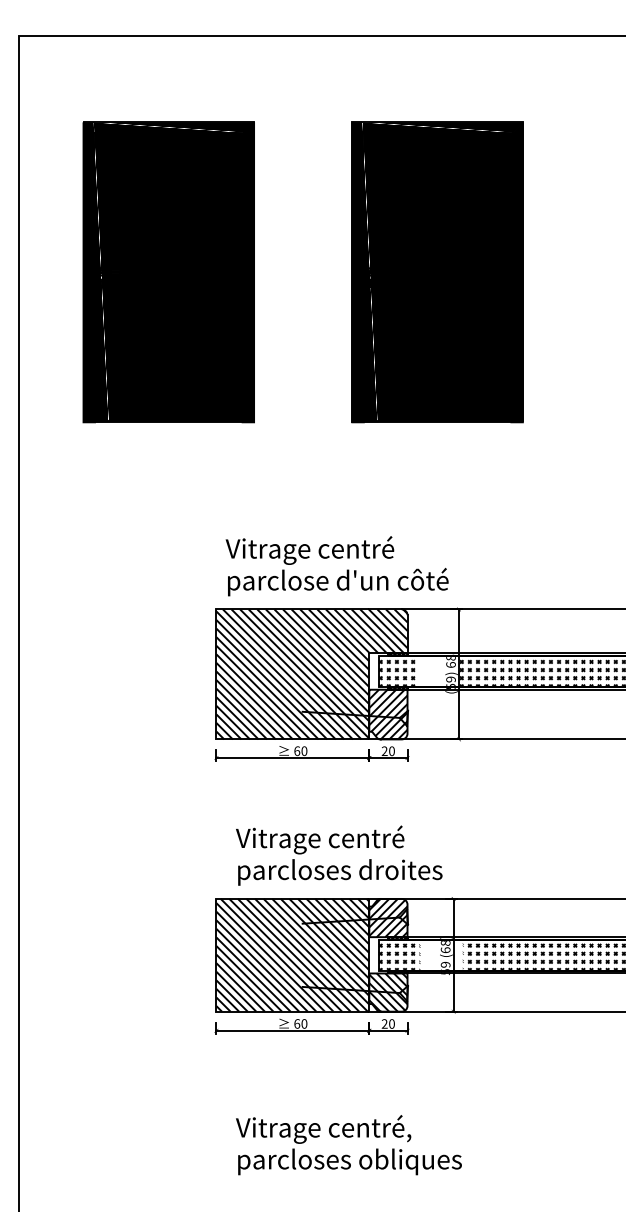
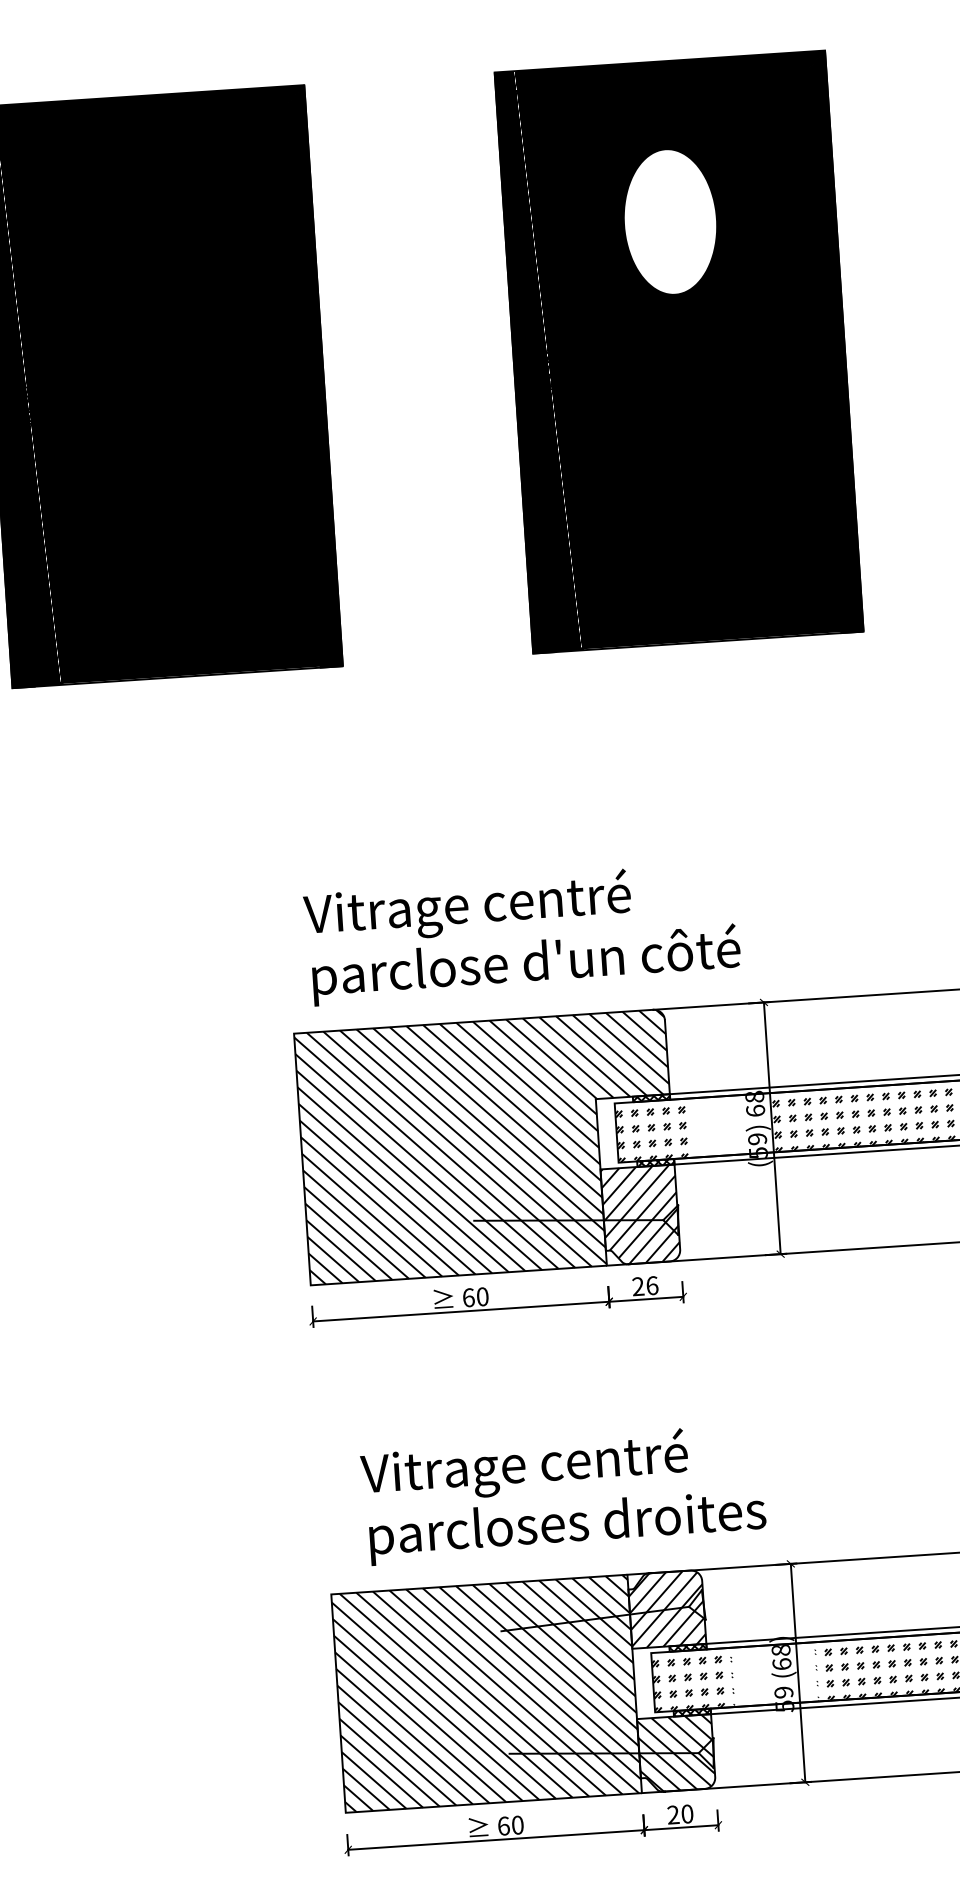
fill: (437, 204) -> (670, 220), removed
text: (391, 750) -> (651, 1284), 20 -> 26

